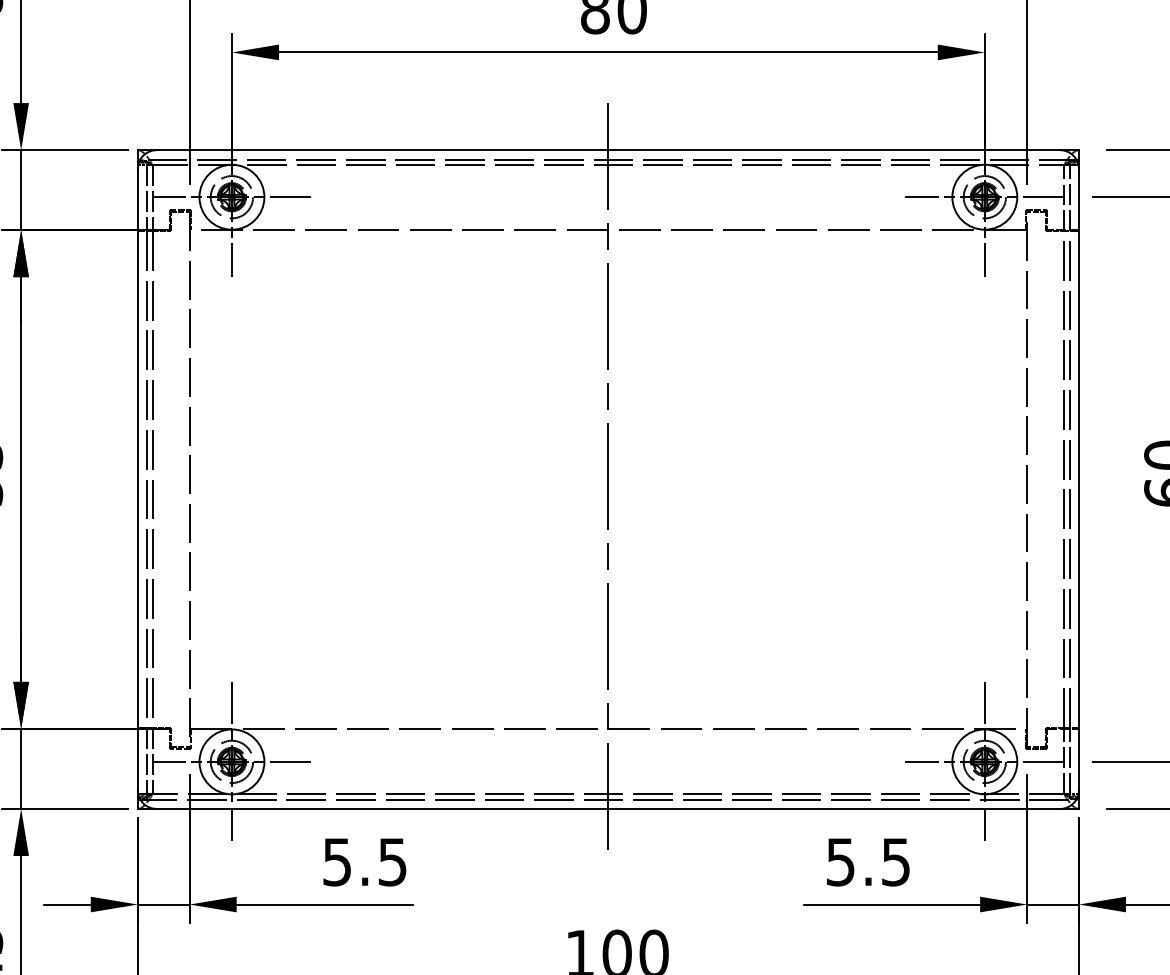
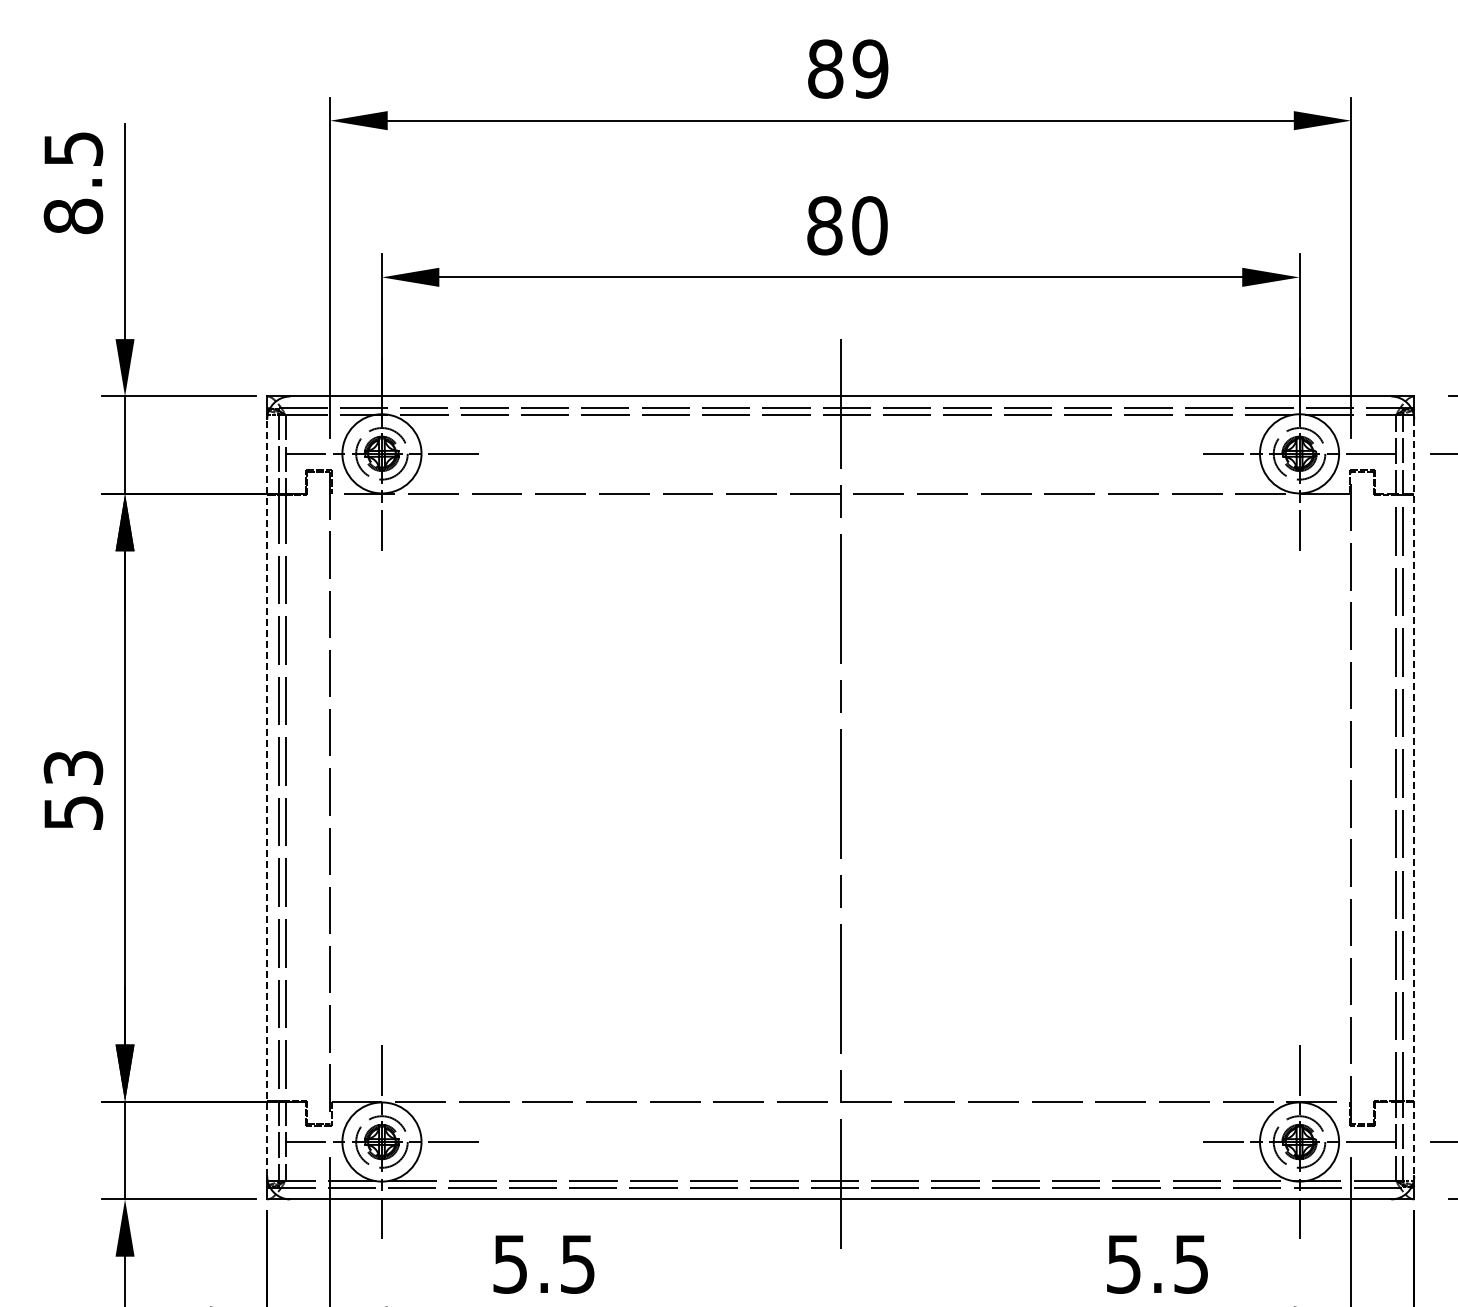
line: (138, 479) -> (267, 797), solid -> dashed
line: (1079, 479) -> (1414, 797), solid -> dashed

